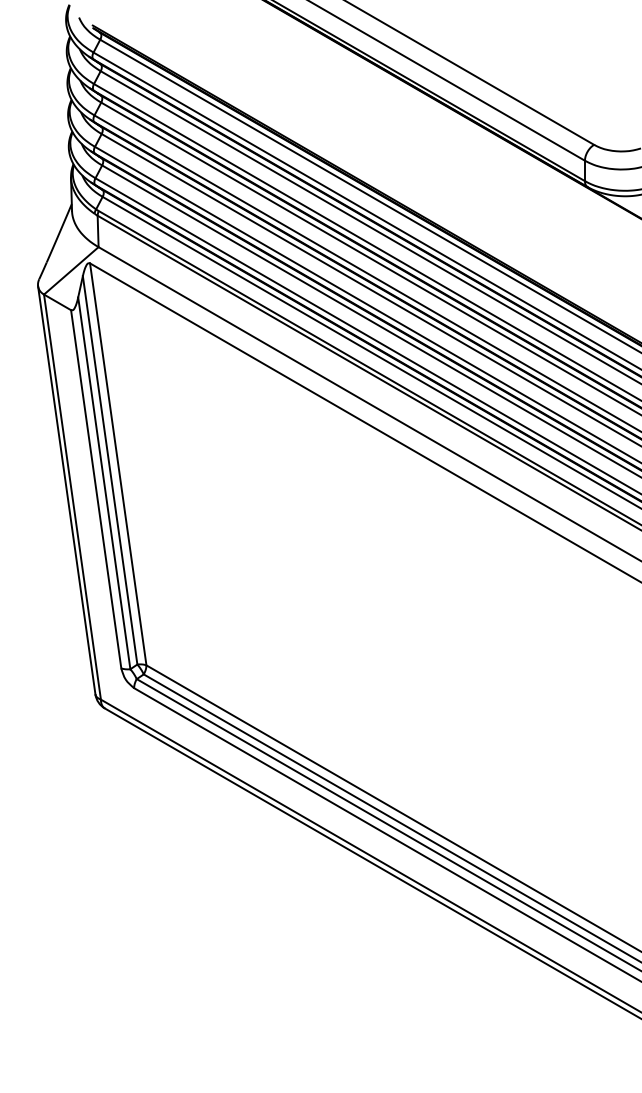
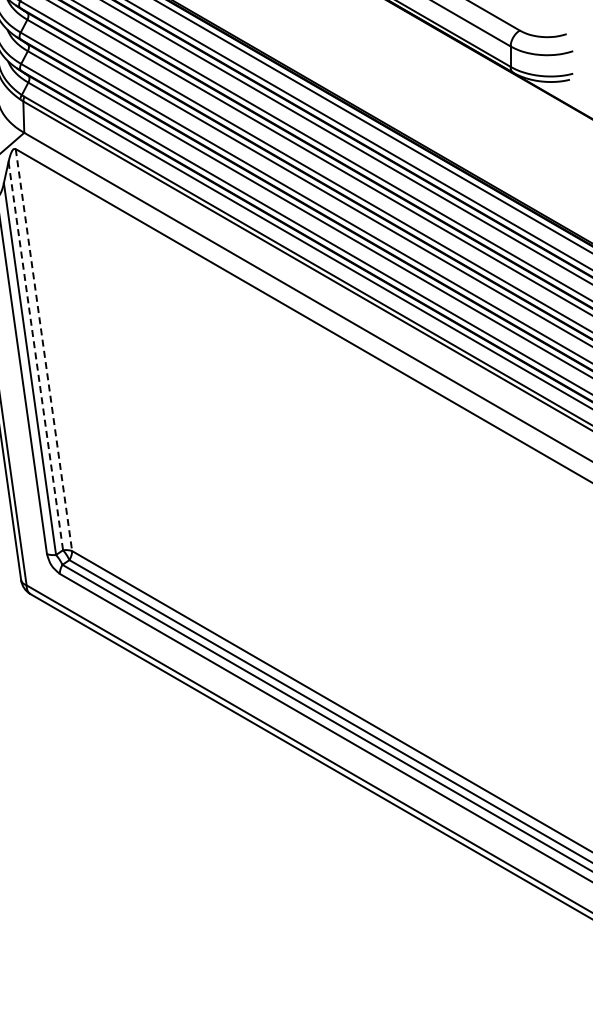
line: (118, 464) -> (44, 350), solid -> dashed
line: (110, 470) -> (36, 356), solid -> dashed

